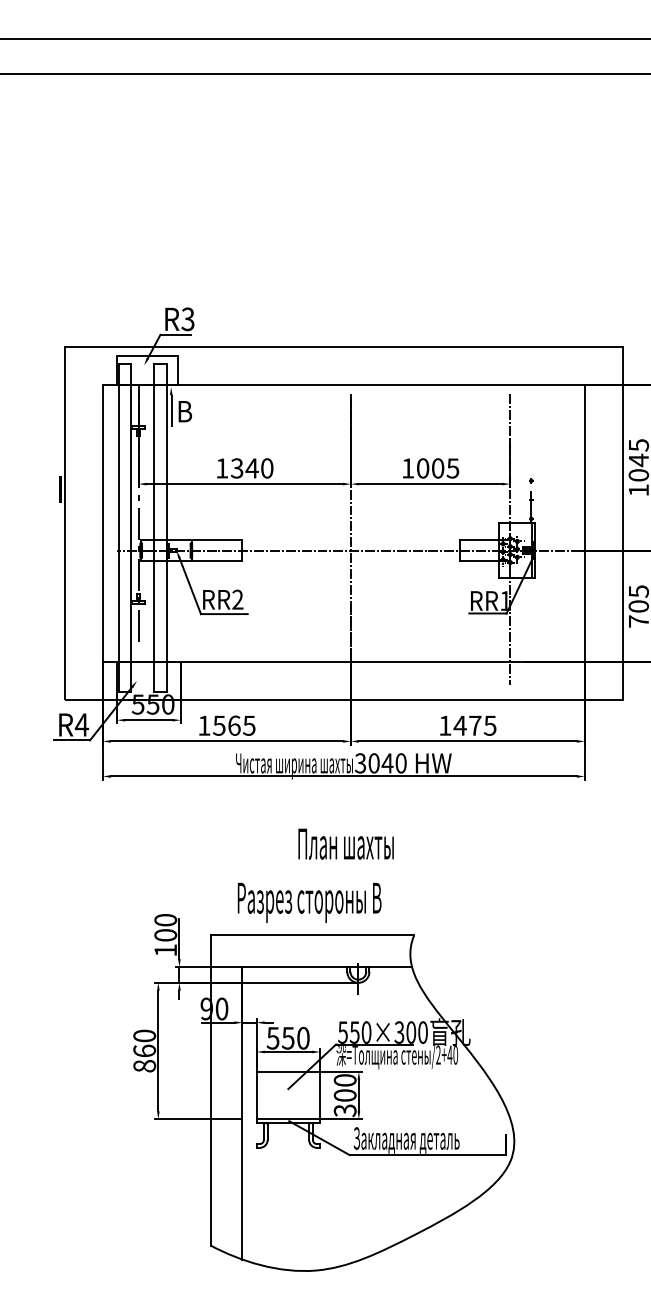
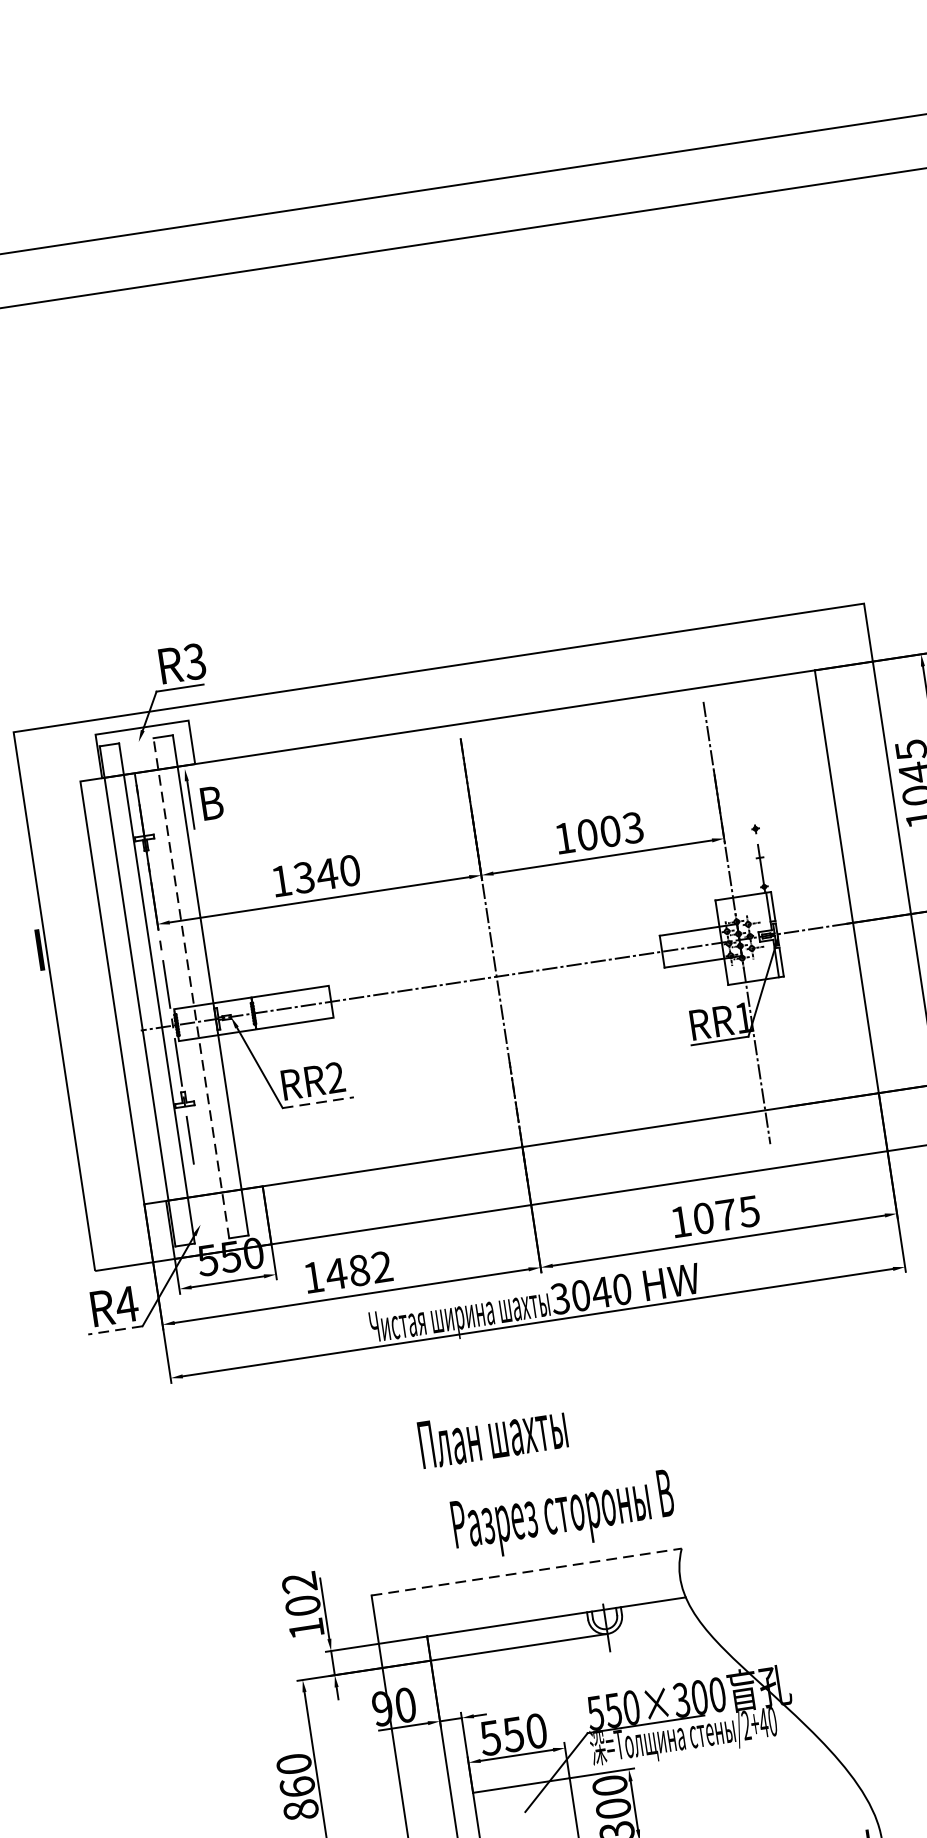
text: (453, 468) -> (634, 827), 1005 -> 1003
line: (154, 527) -> (191, 986), solid -> dashed
line: (224, 614) -> (318, 1103), solid -> dashed
text: (233, 725) -> (357, 1270), 1565 -> 1482
text: (459, 725) -> (702, 1218), 1475 -> 1075
line: (72, 740) -> (115, 1330), solid -> dashed
text: (345, 843) -> (491, 1434), moved
text: (309, 902) -> (563, 1515), moved
text: (165, 920) -> (299, 1583), 100 -> 102
line: (312, 935) -> (526, 1572), solid -> dashed

